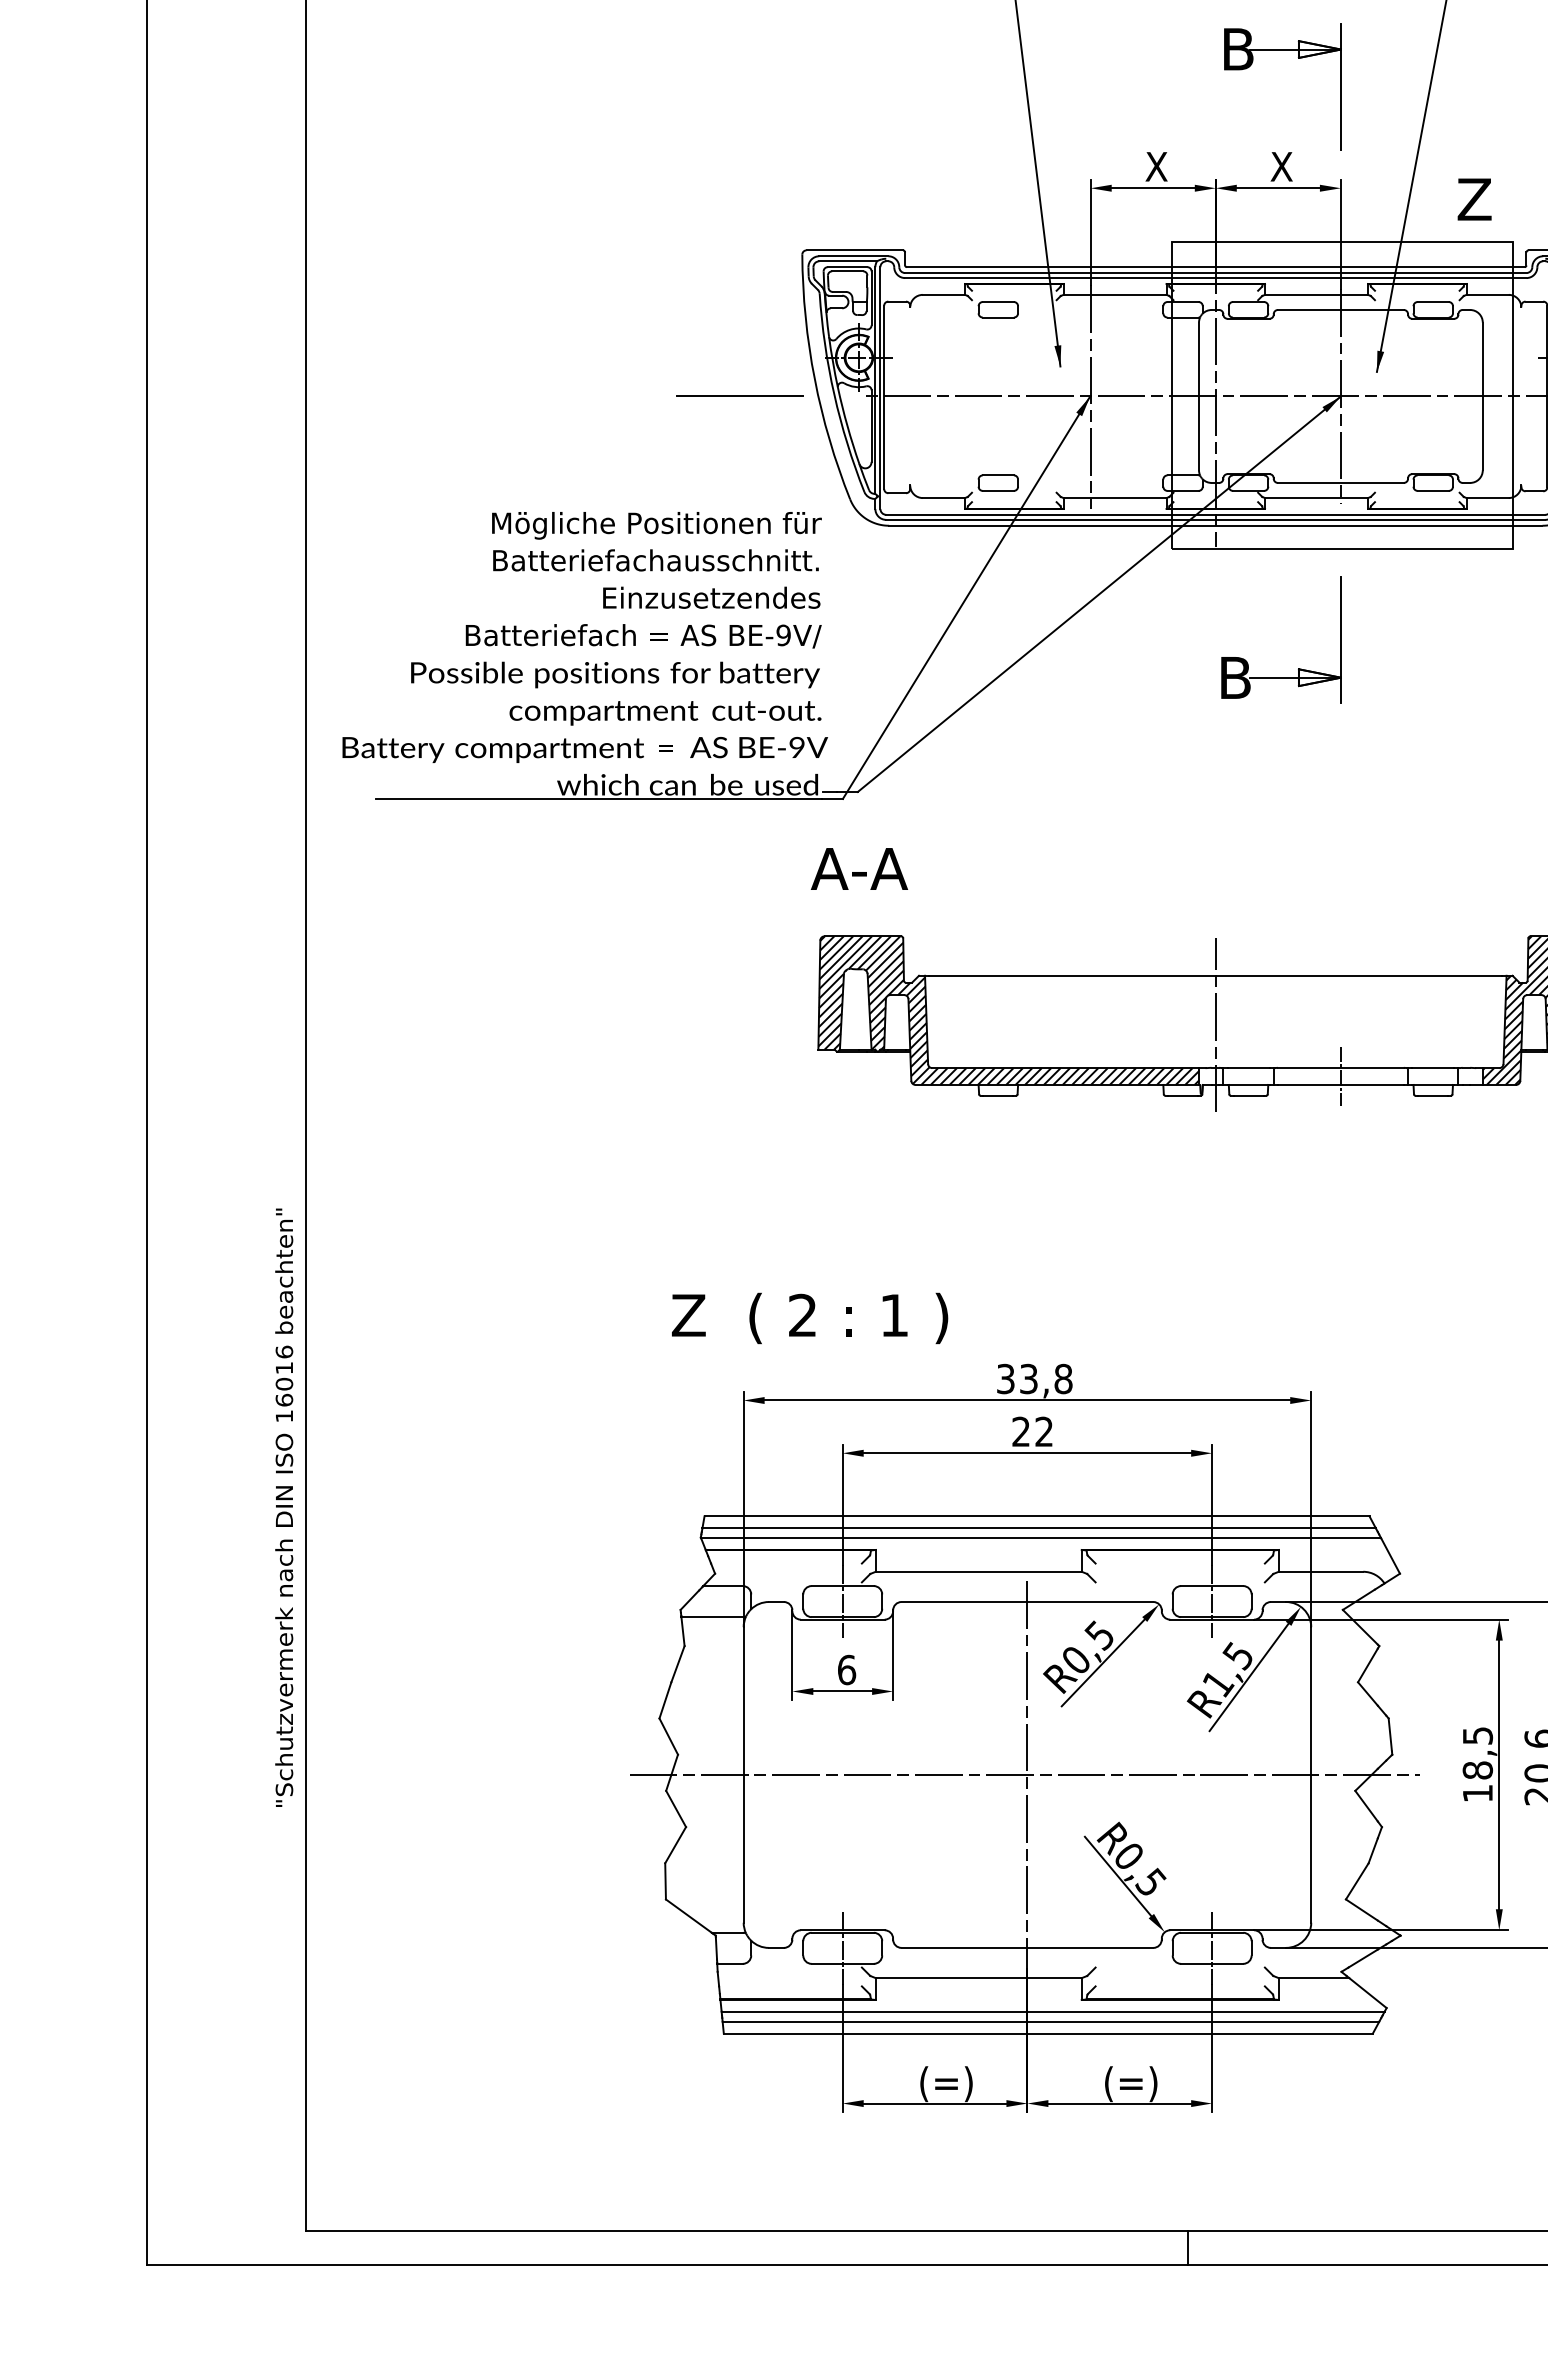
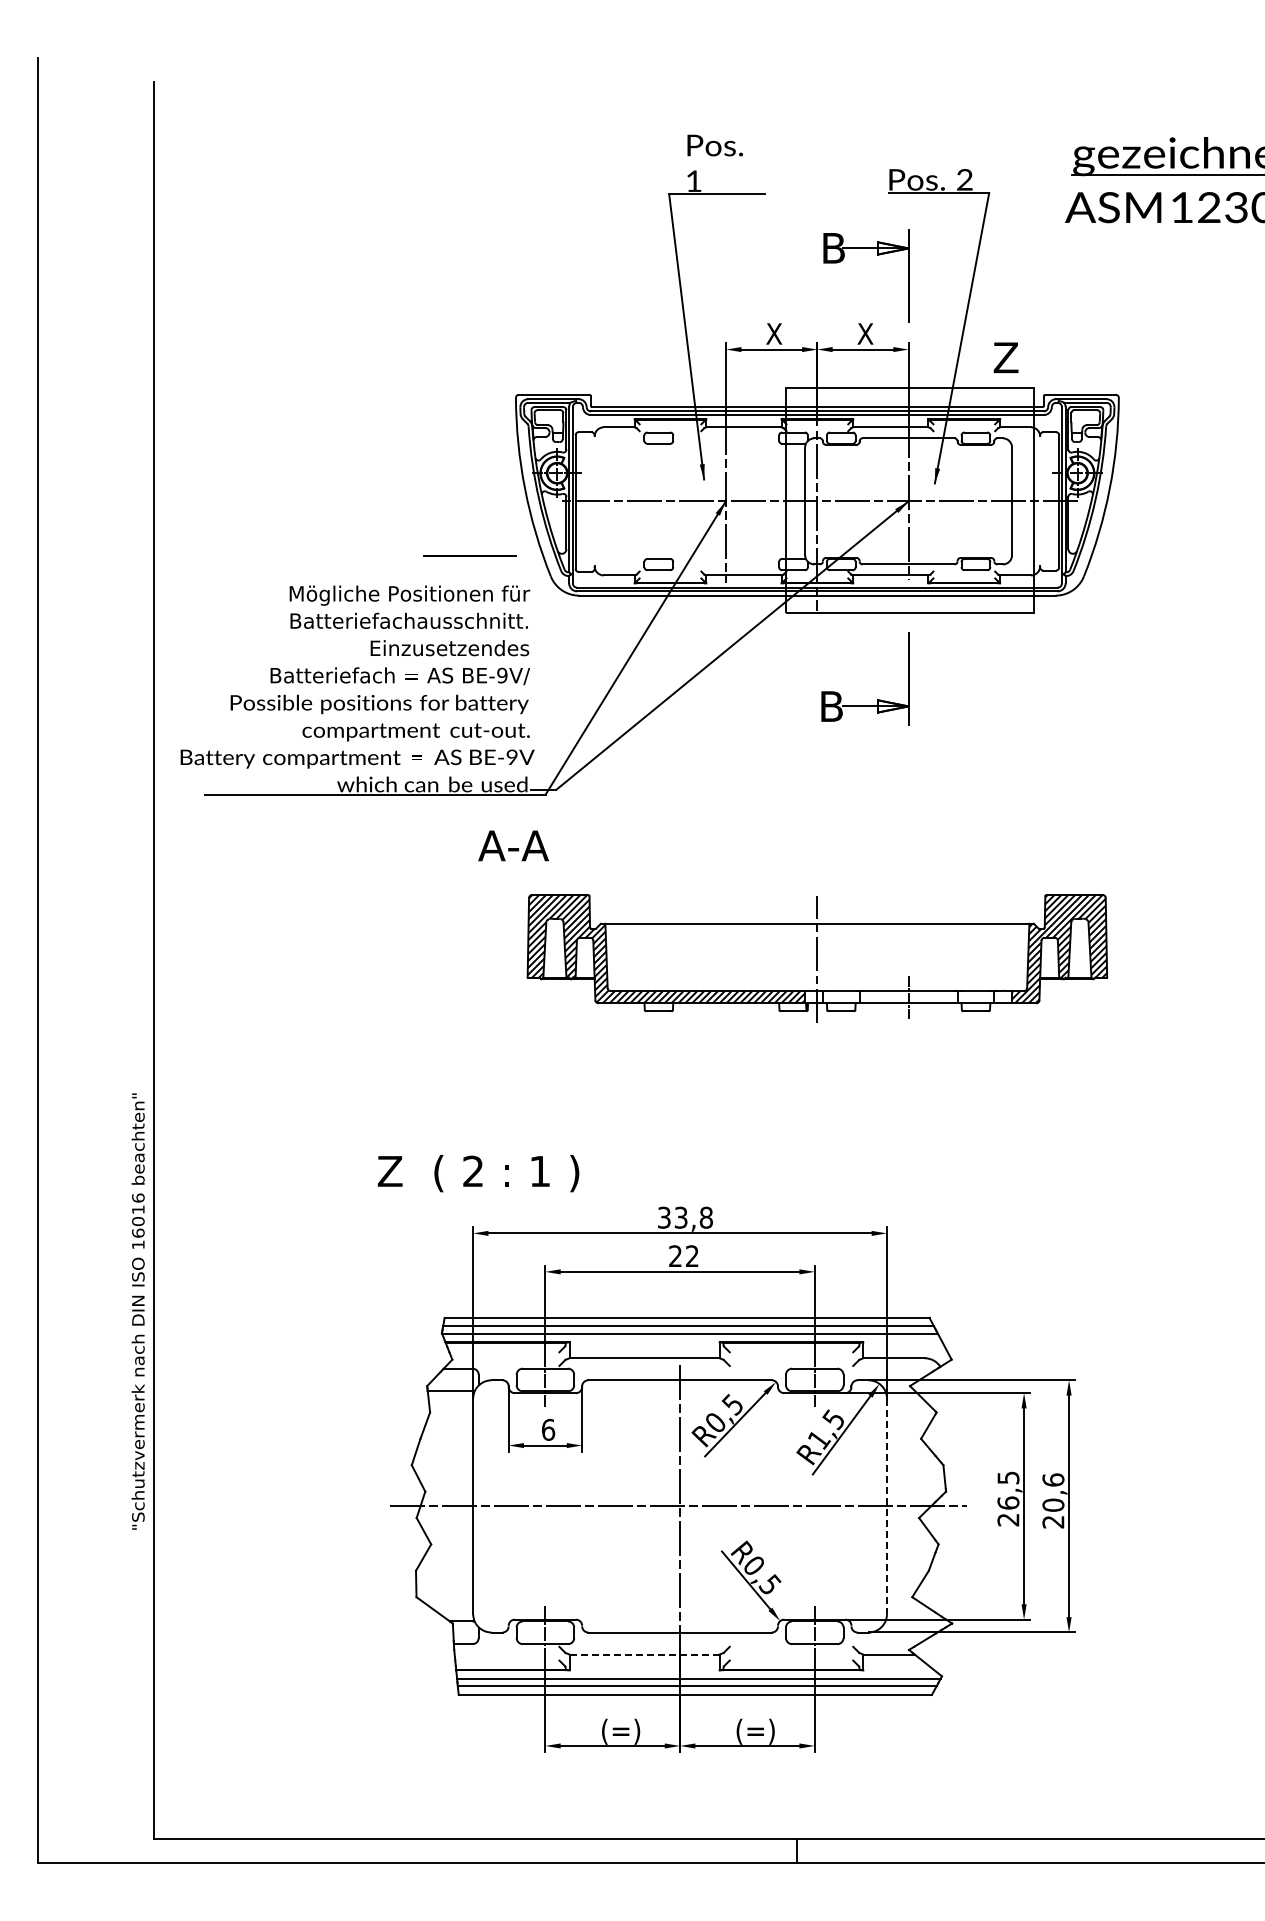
line: (738, 395) -> (469, 555), moved
text: (859, 868) -> (513, 845), moved
text: (809, 1318) -> (478, 1173), moved
line: (1310, 1775) -> (886, 1506), solid -> dashed
text: (1477, 1781) -> (1008, 1511), 18,5 -> 26,5
line: (978, 1978) -> (644, 1654), solid -> dashed

